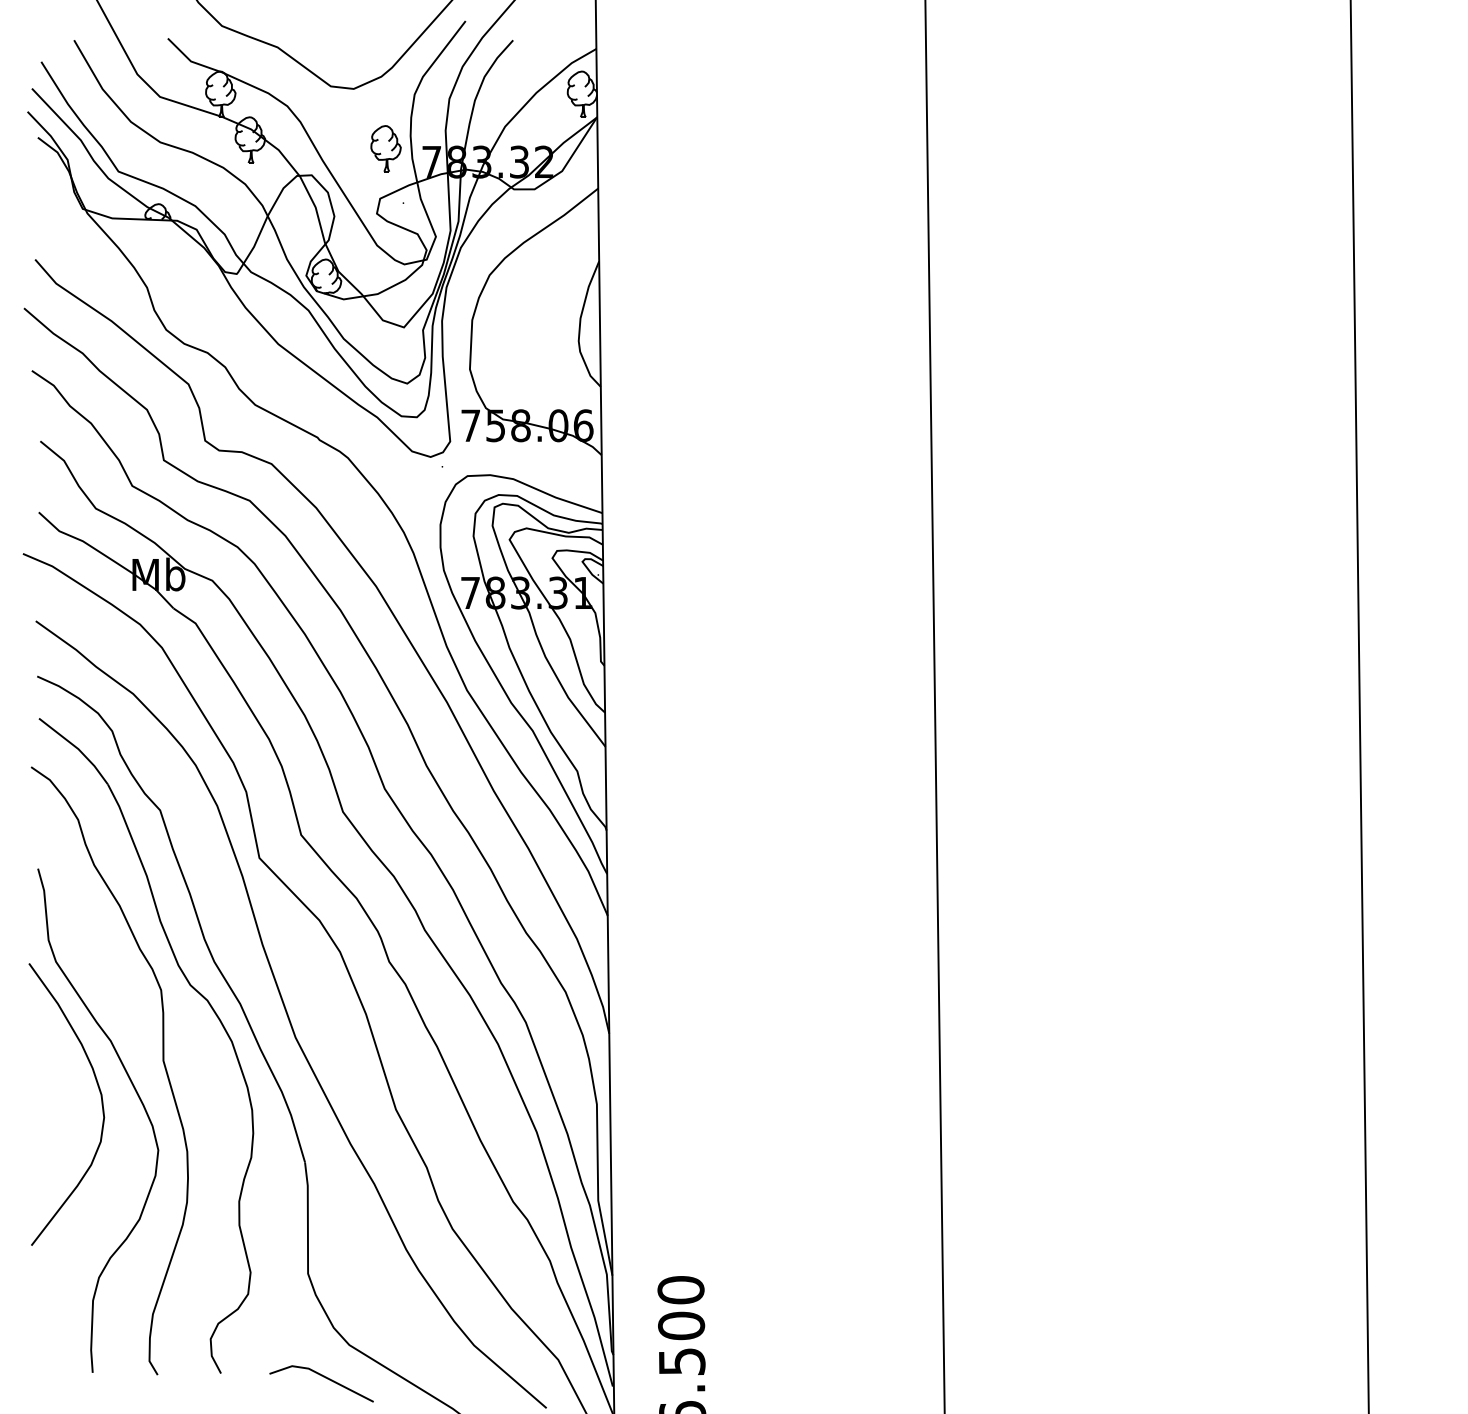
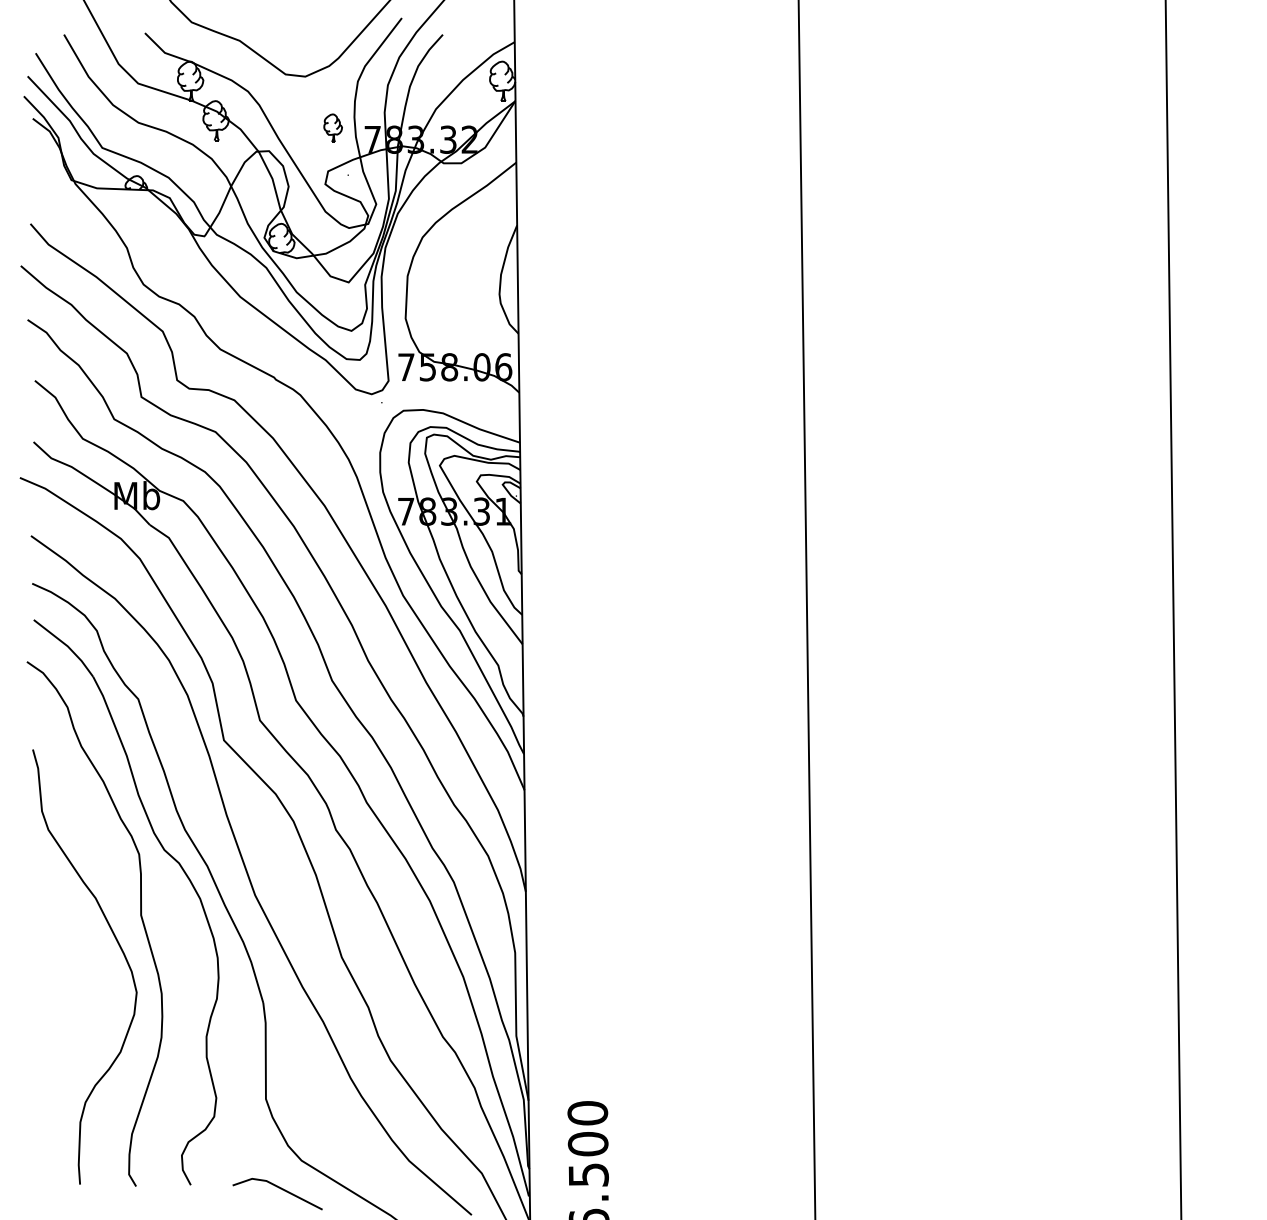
part: (385, 147) -> (332, 127), size x0.7
curve: (100, 1095) -> (86, 945), removed

